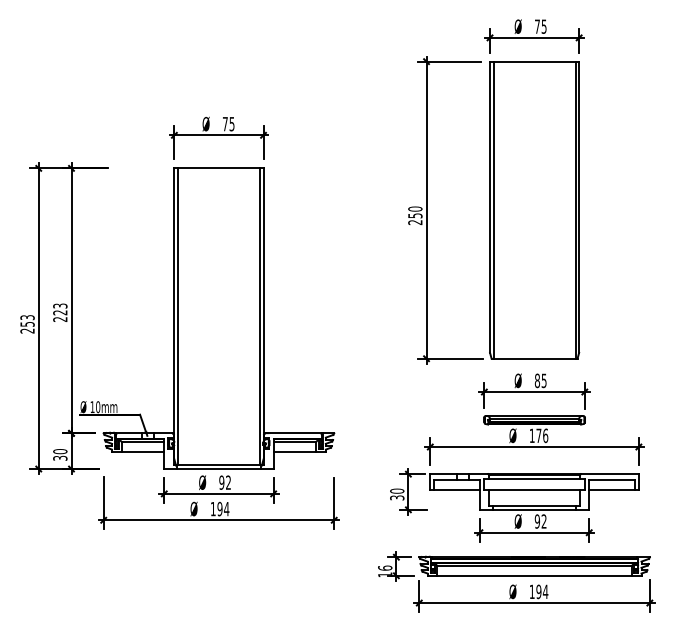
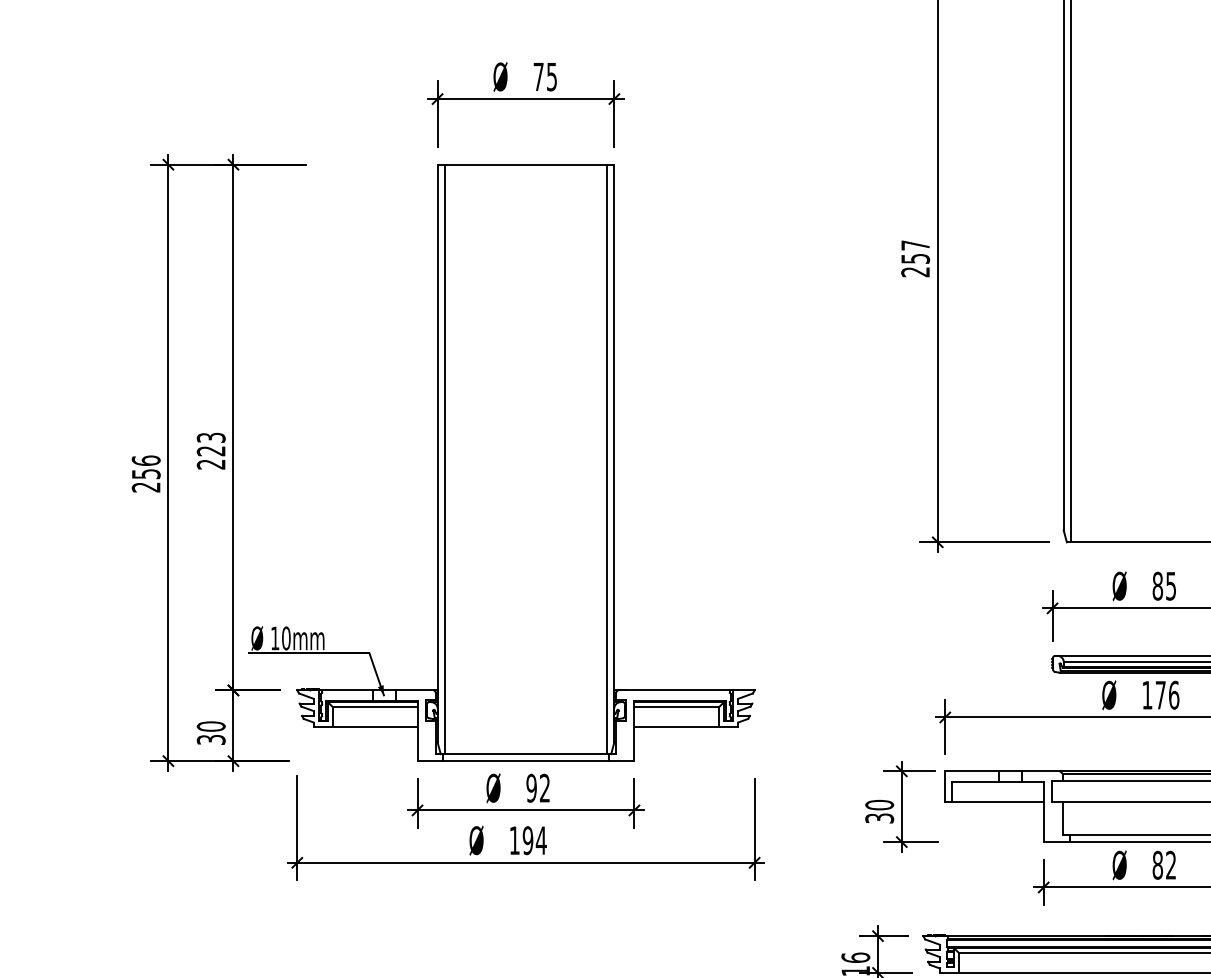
text: (415, 208) -> (915, 244), 250 -> 257
text: (27, 317) -> (146, 460), 253 -> 256
text: (537, 521) -> (1157, 865), 92 -> 82

